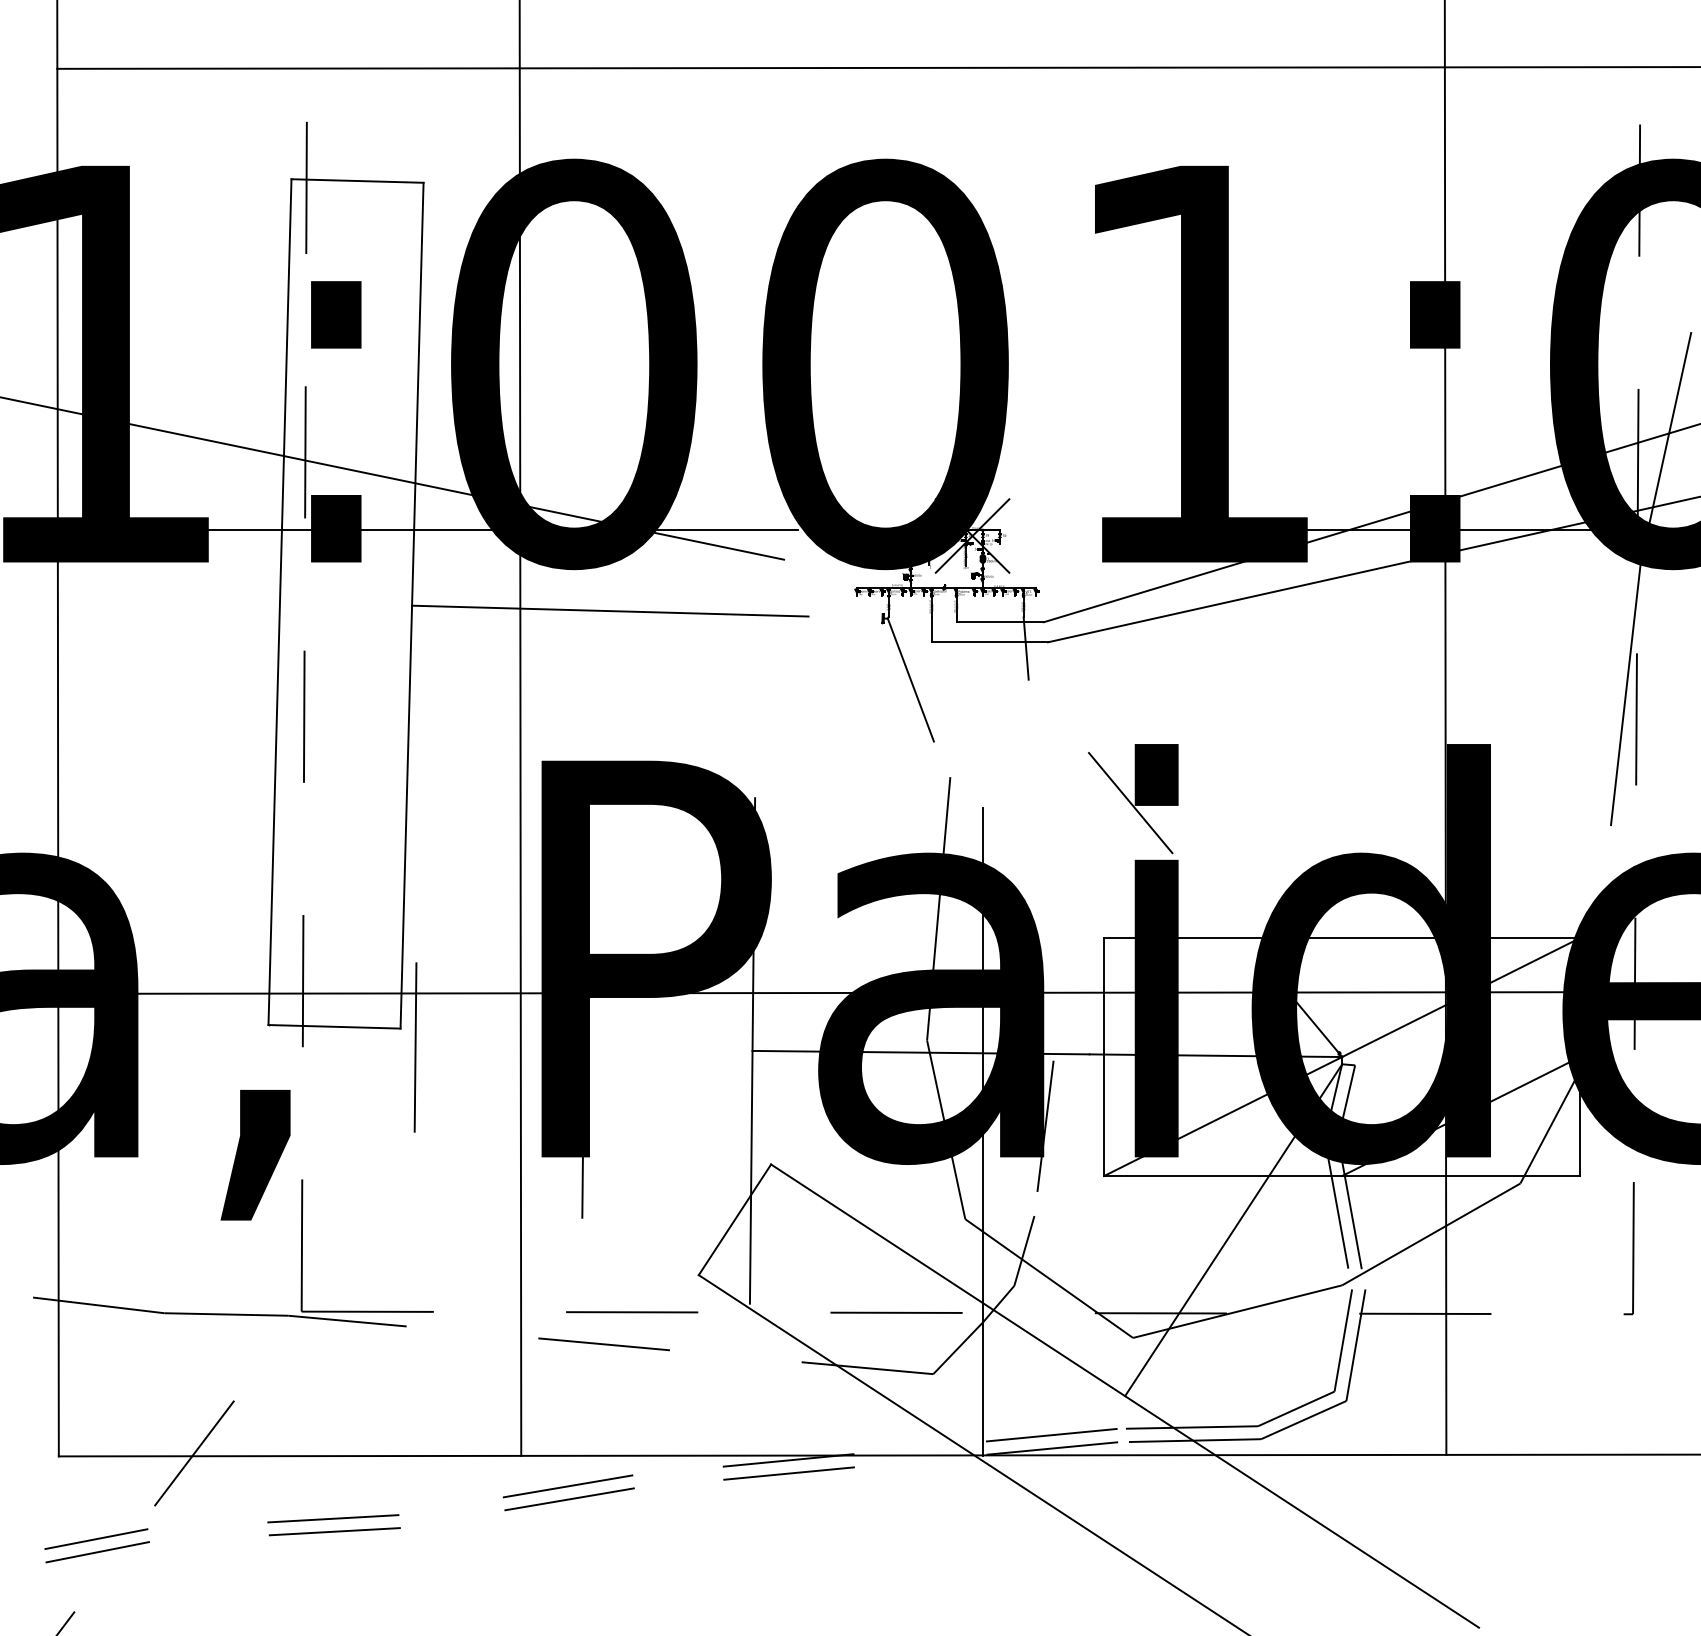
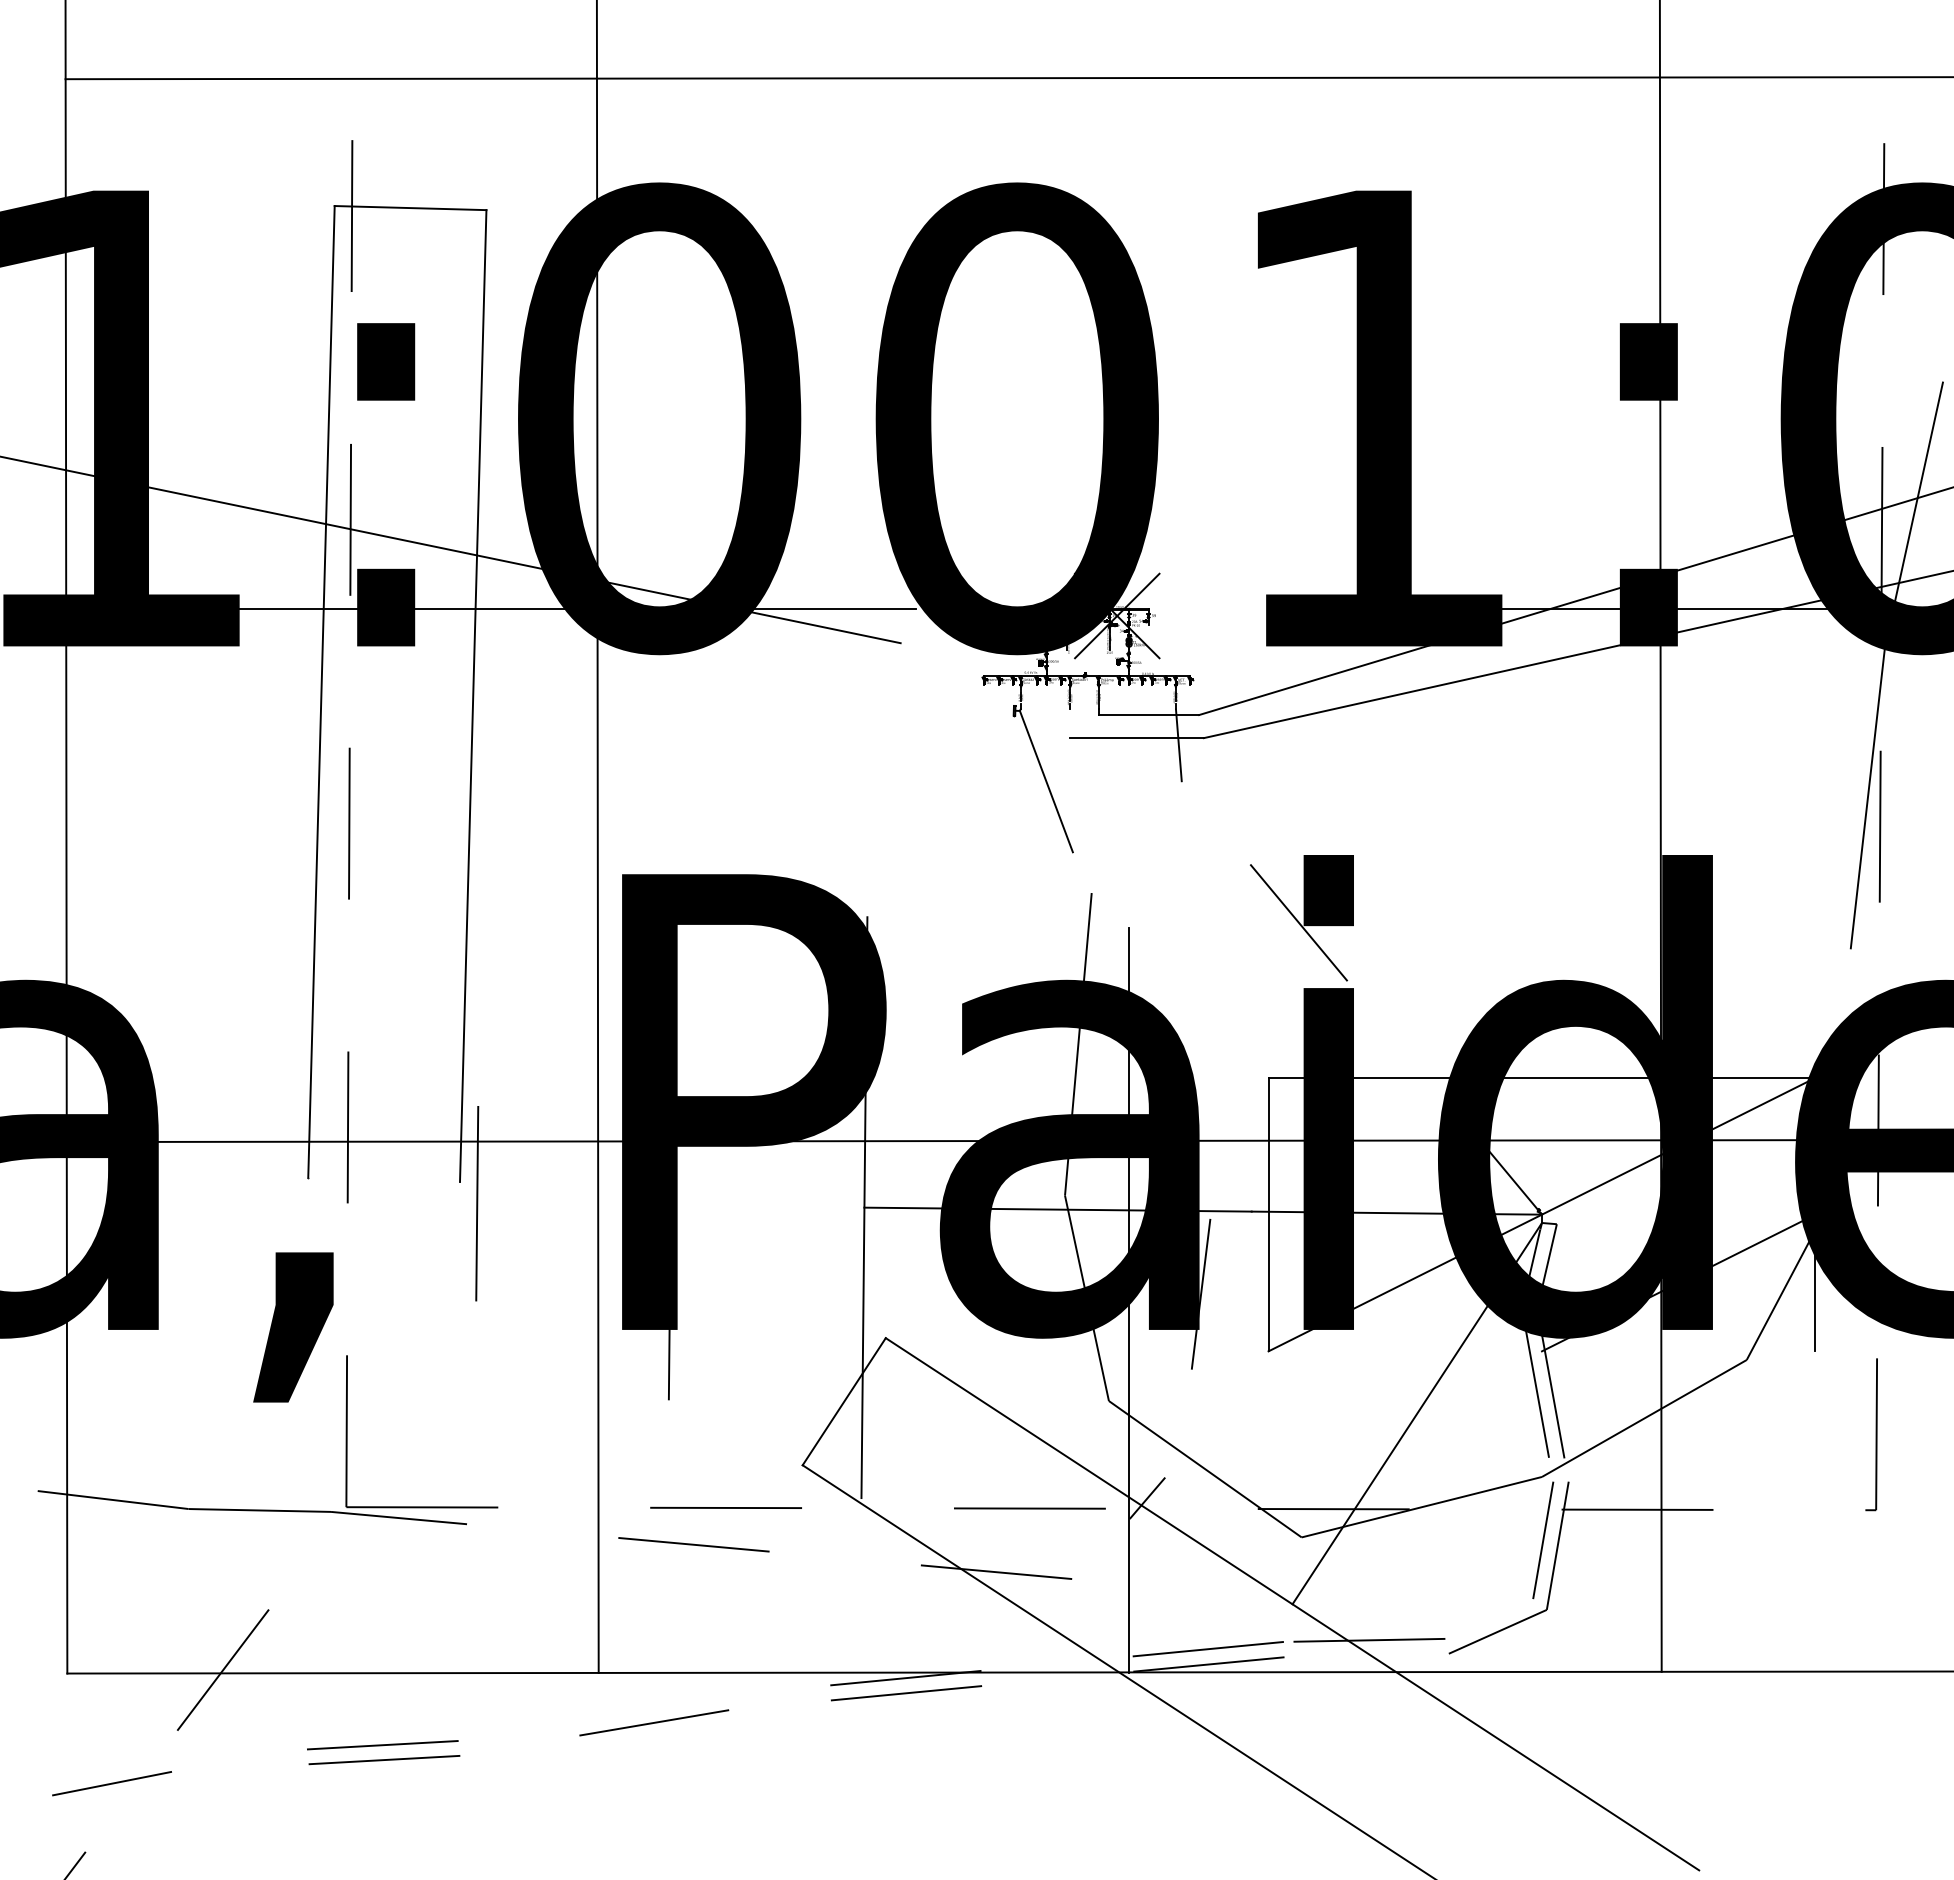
line: (609, 611) -> (700, 702), removed
line: (931, 629) -> (1070, 723), removed
line: (334, 1026) -> (384, 1179), removed
line: (1341, 1176) -> (1541, 1351), removed
line: (1024, 1250) -> (1176, 1437), removed
line: (957, 1348) -> (1100, 1549), removed
line: (1296, 1408) -> (1489, 1618), removed
line: (1189, 1440) -> (1366, 1655), removed
line: (568, 1485) -> (652, 1707), removed
line: (96, 1539) -> (110, 1768), removed

